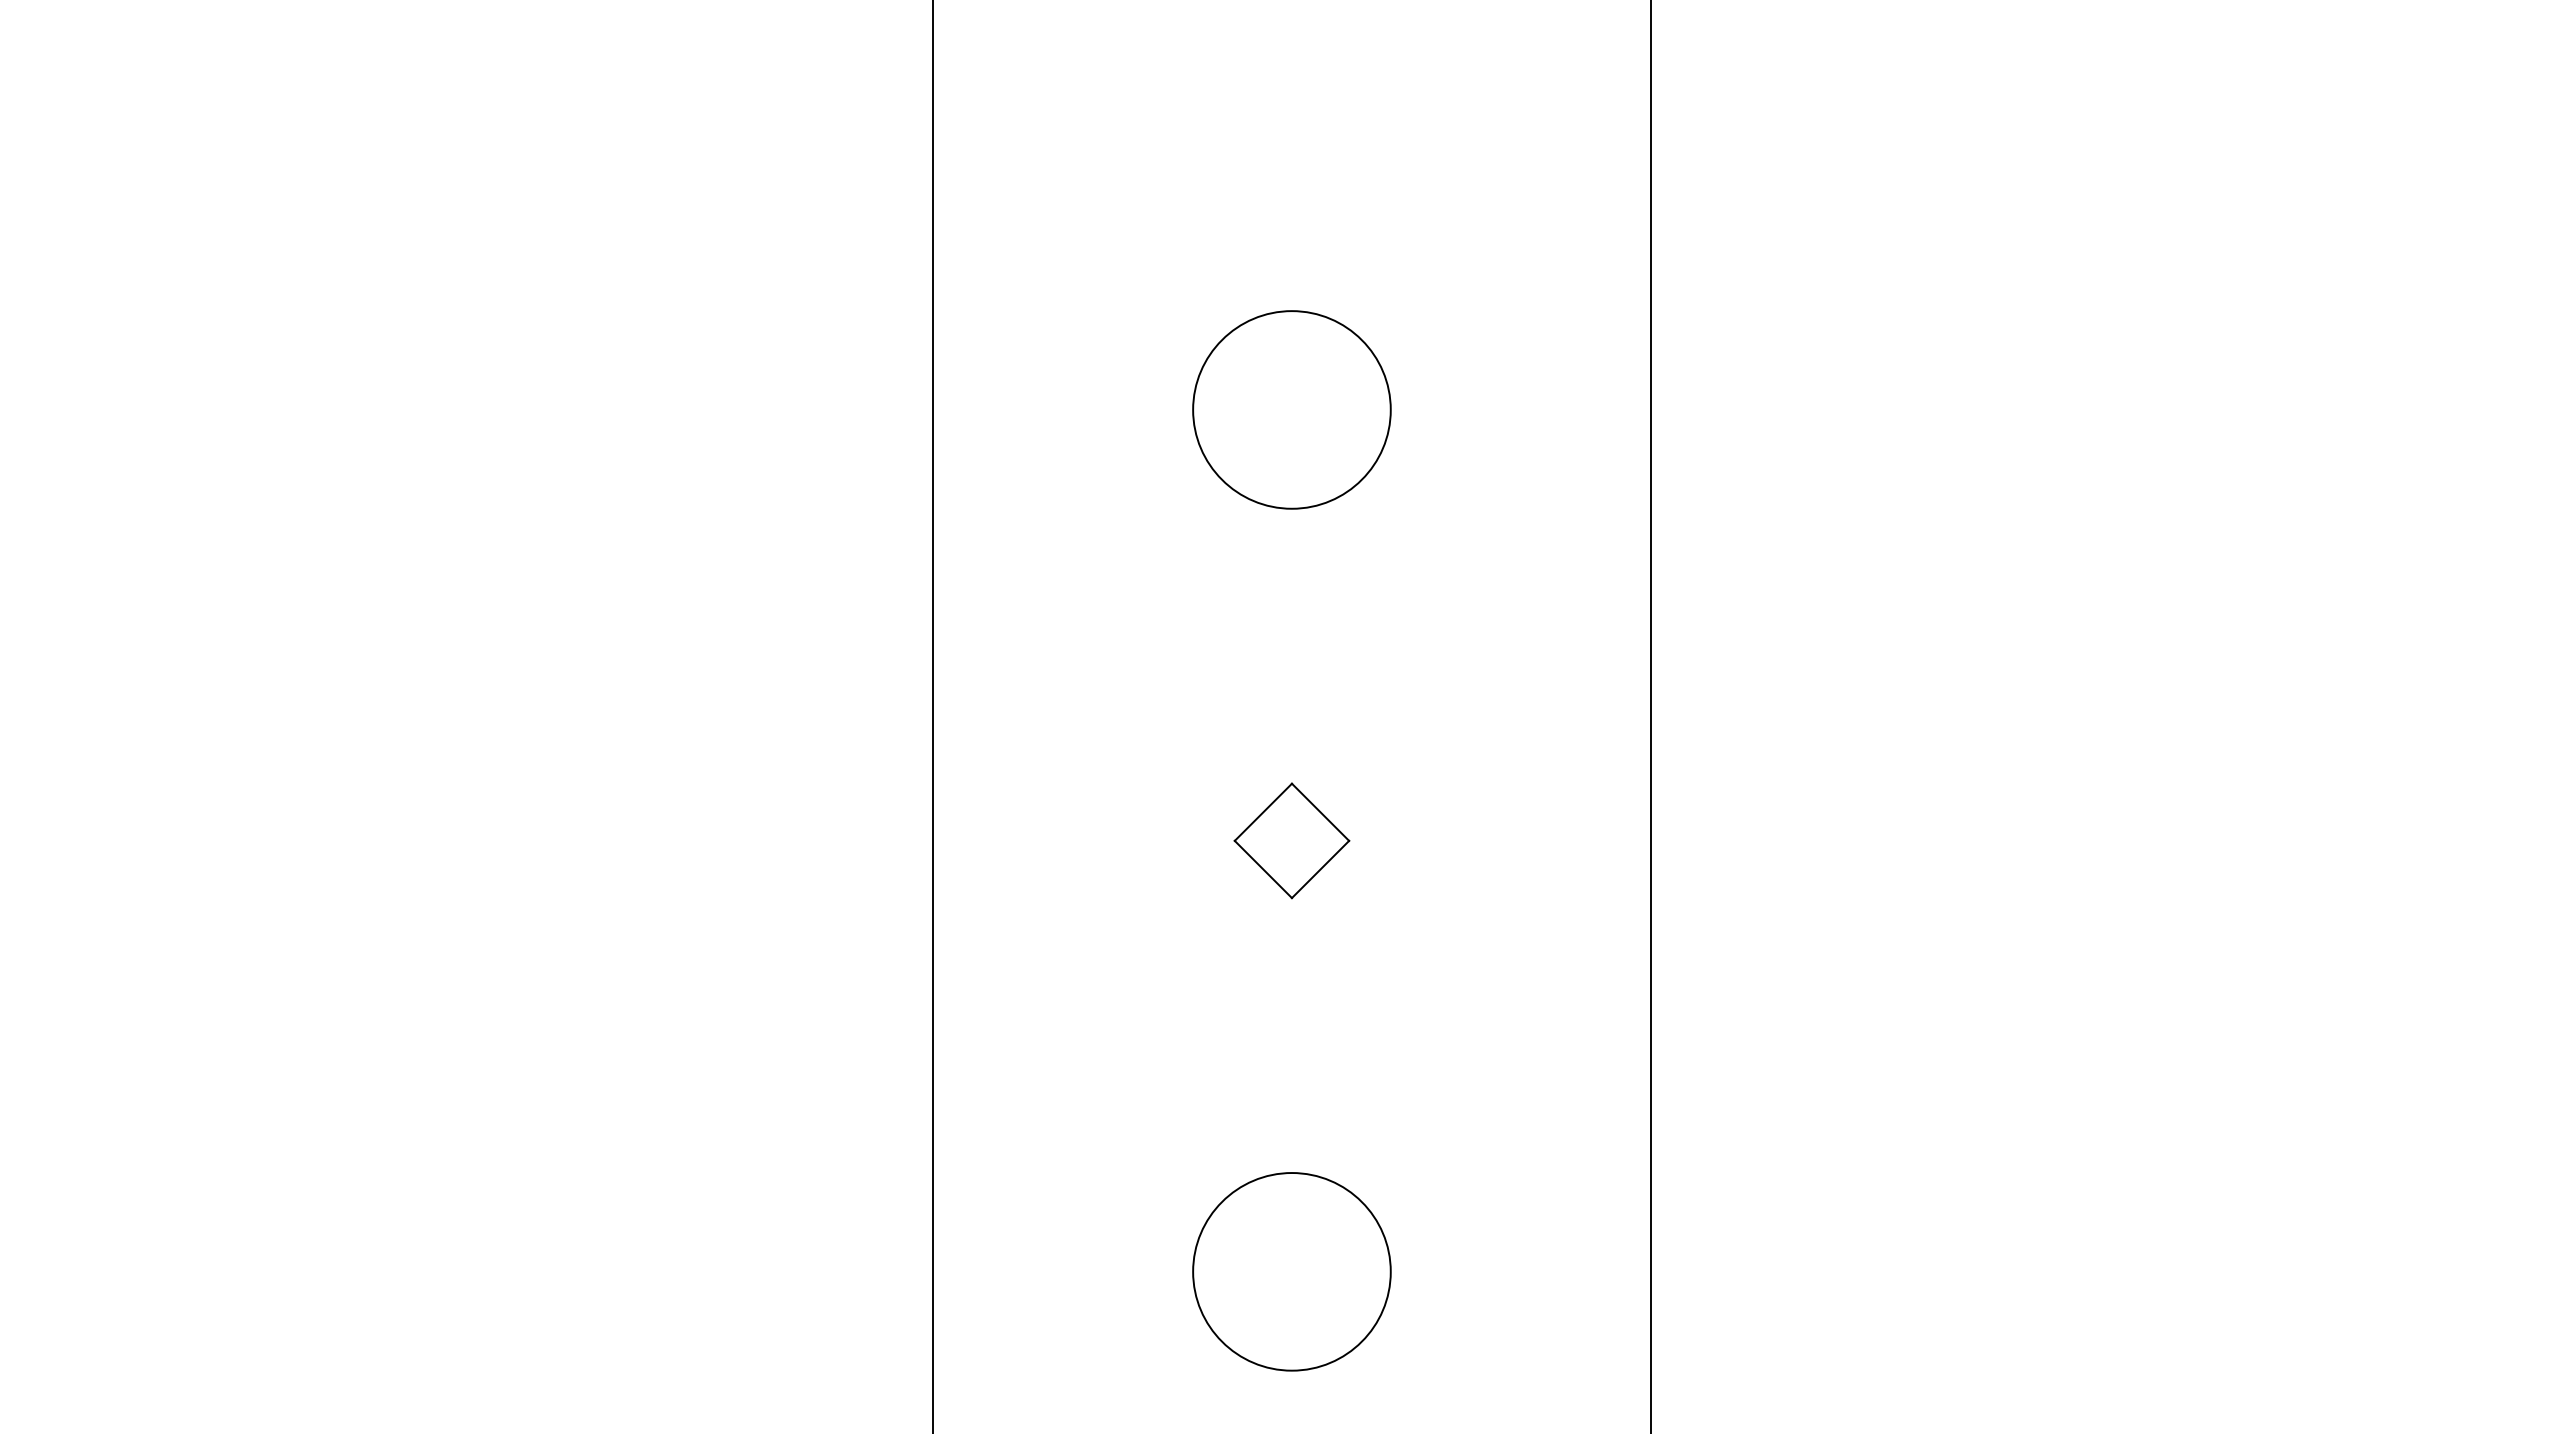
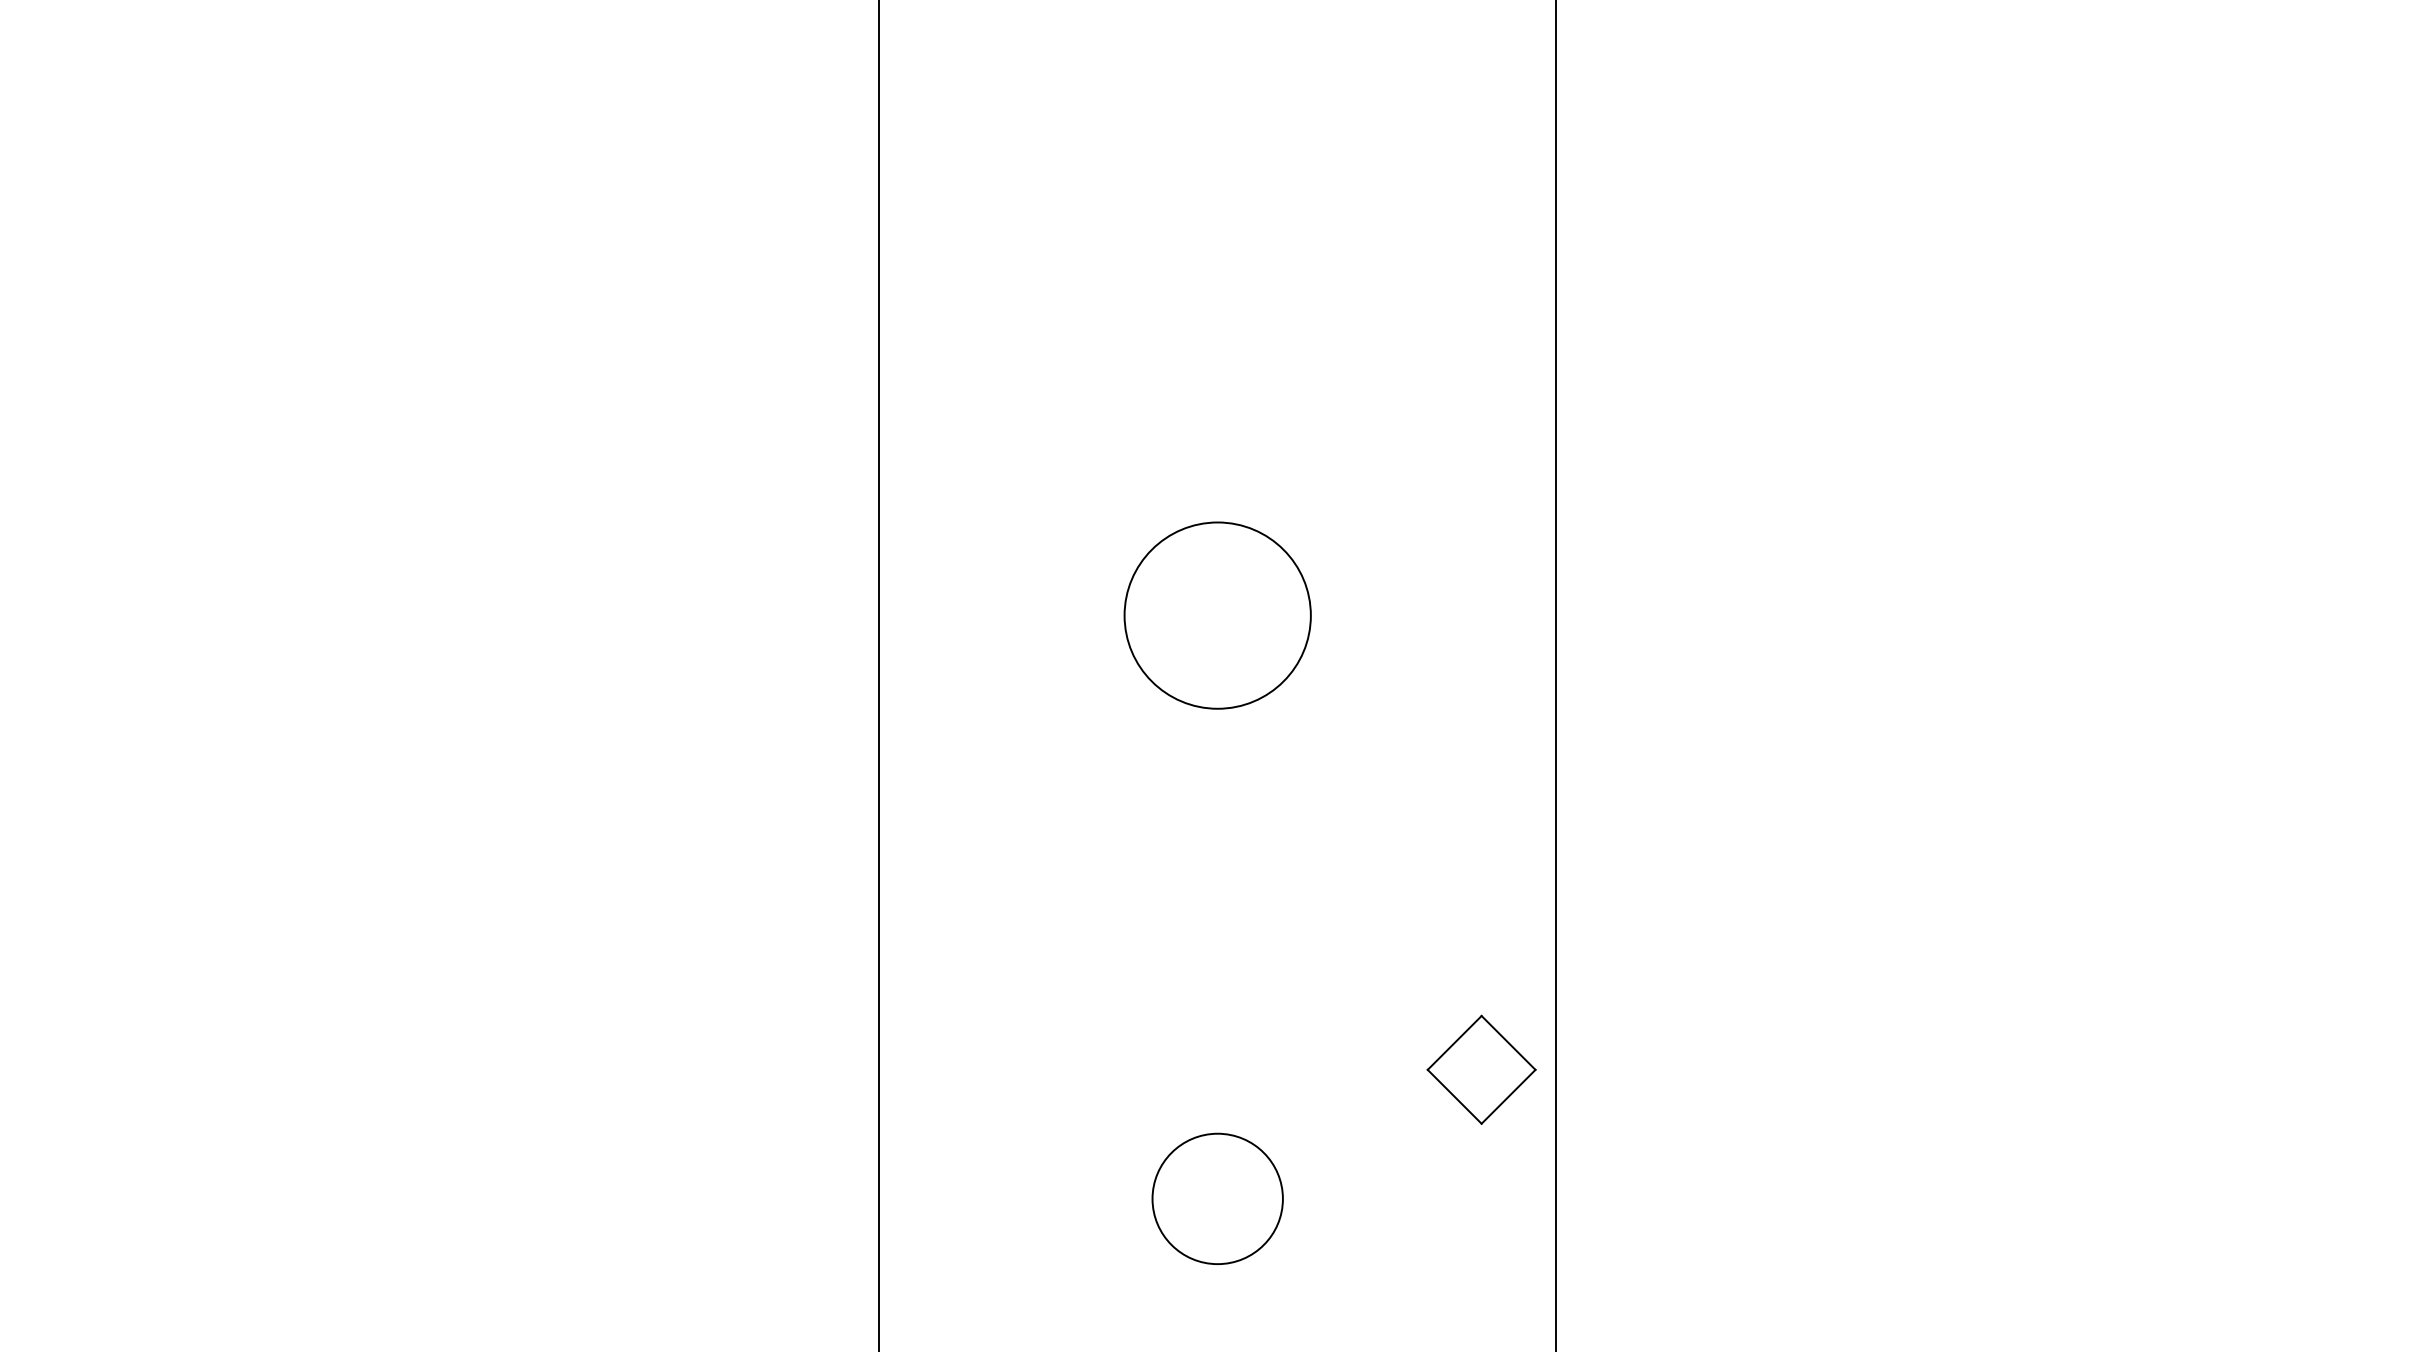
circle: (1291, 409) -> (1217, 615), moved
part: (1291, 840) -> (1481, 1069), moved
circle: (1291, 1271) -> (1217, 1198), size x0.7

